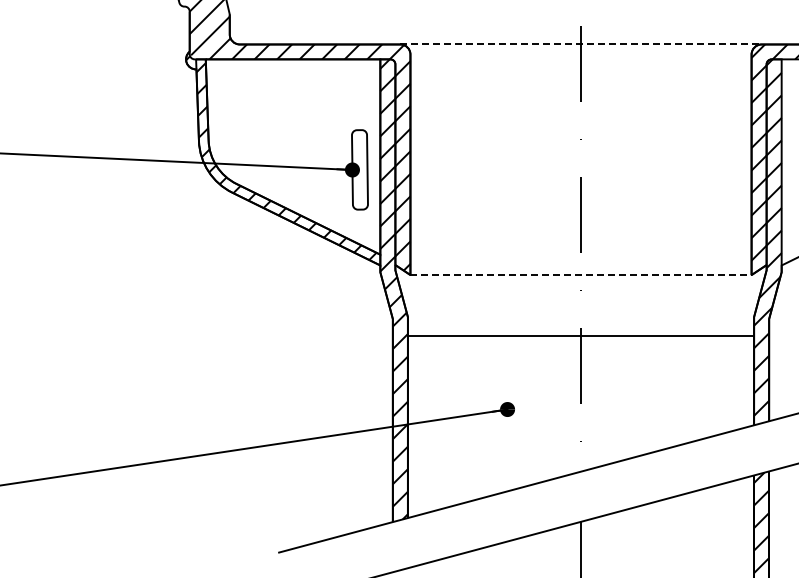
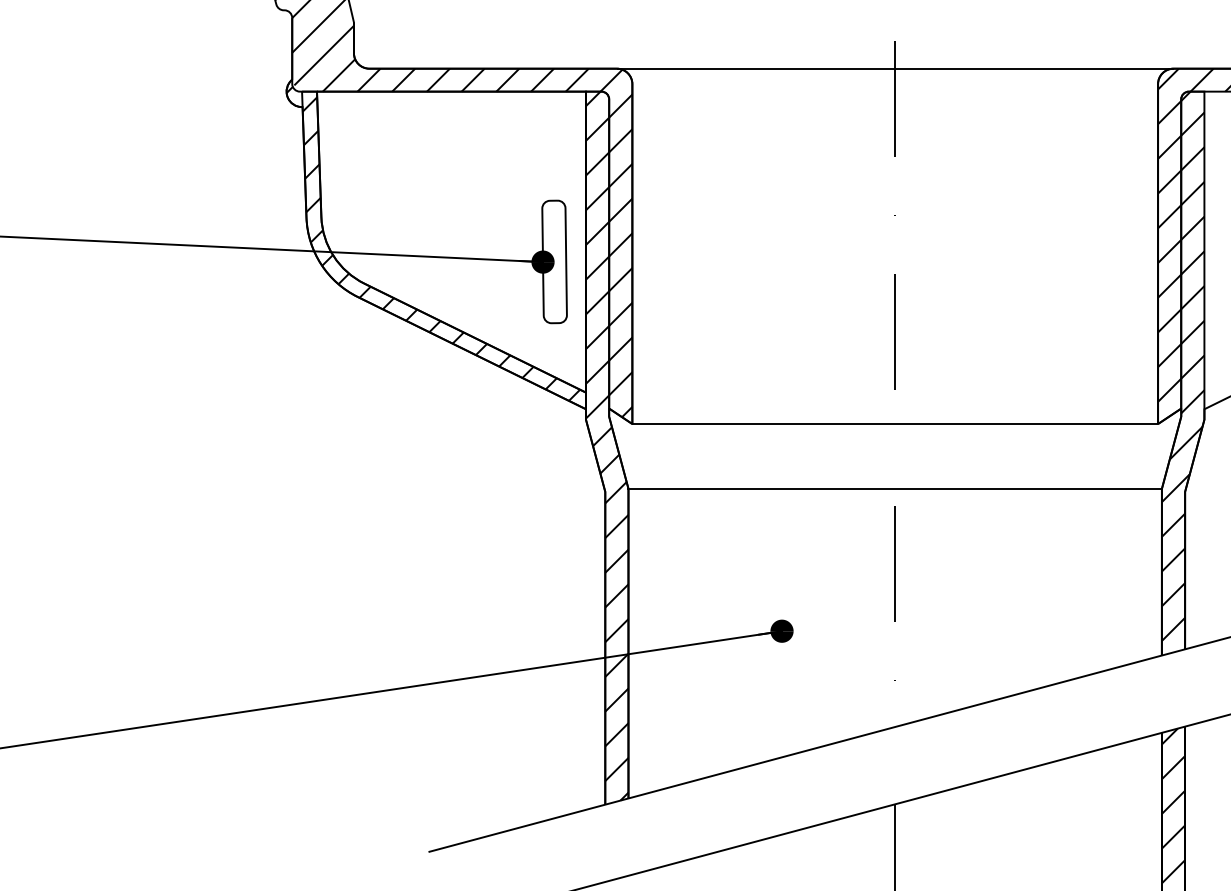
line: (580, 44) -> (894, 68), dashed -> solid
line: (581, 275) -> (895, 424), dashed -> solid
line: (580, 336) -> (894, 489), moved

